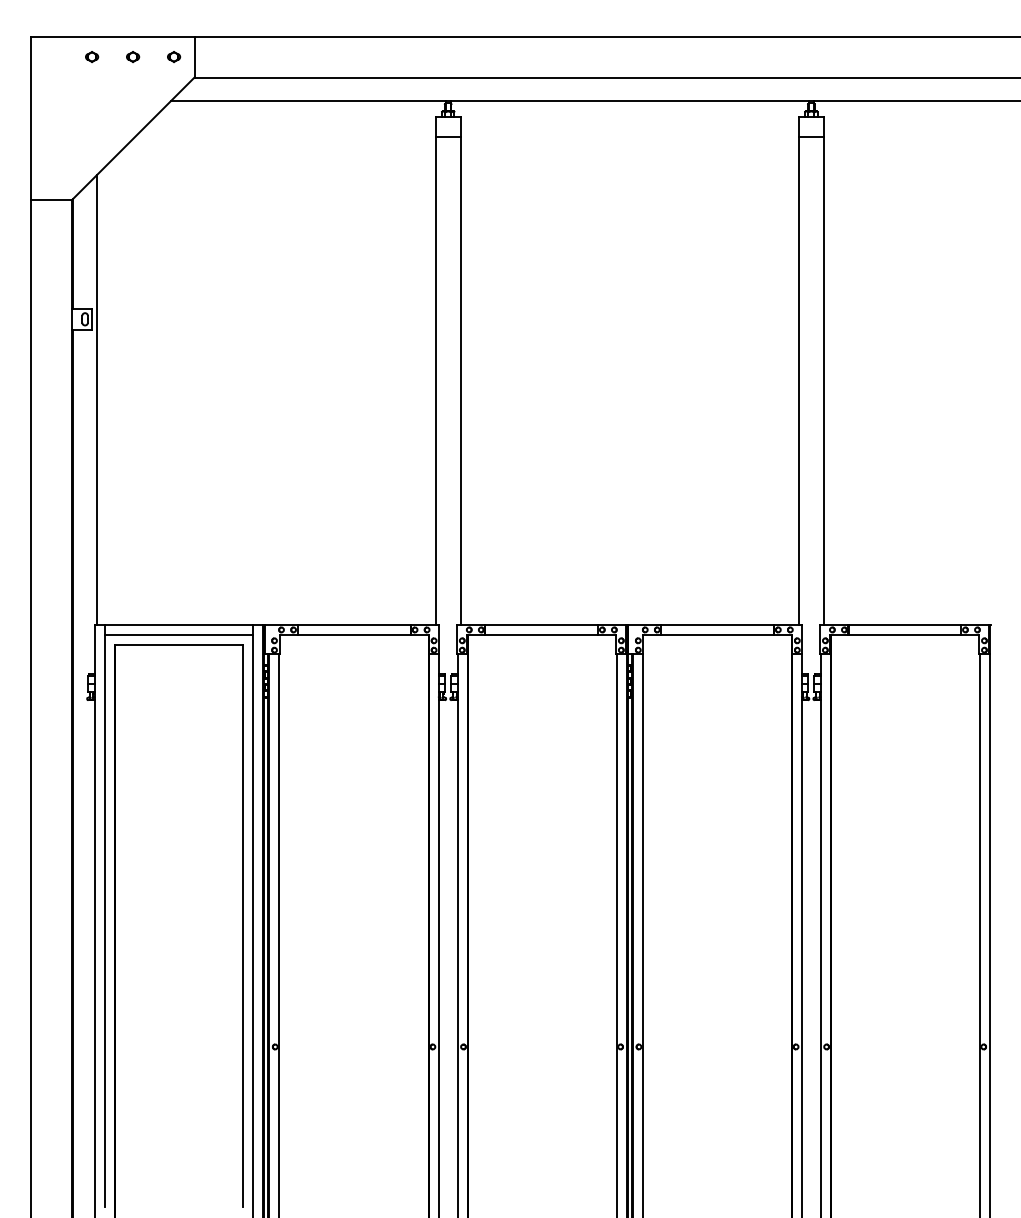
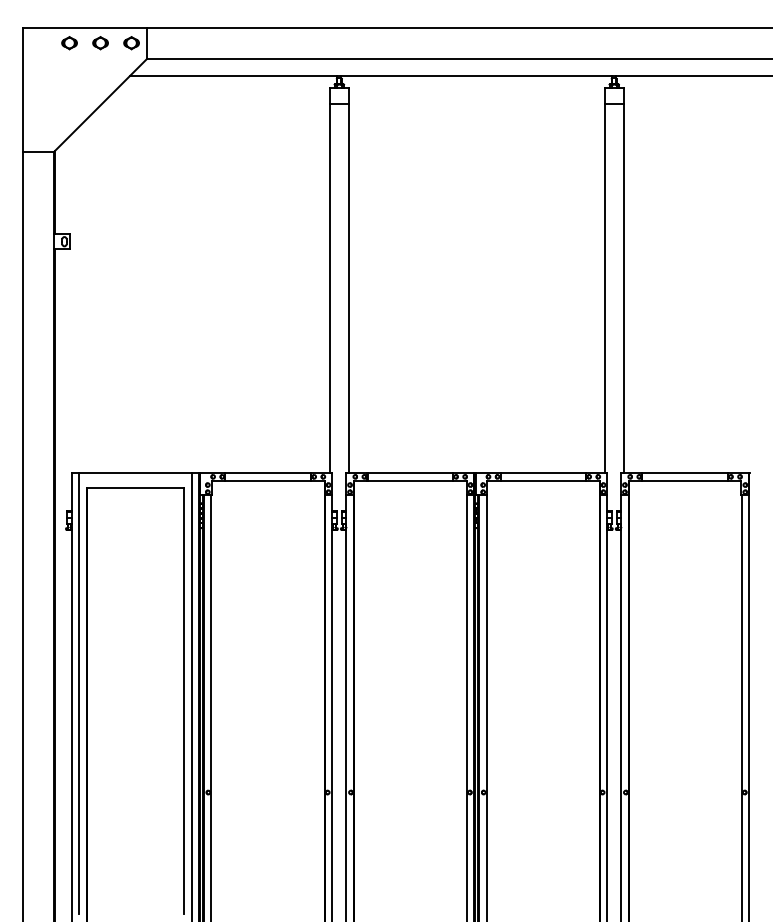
part: (92, 56) -> (70, 42), size x1.6
part: (133, 56) -> (101, 42), size x1.6
part: (174, 56) -> (132, 42), size x1.6
line: (97, 399) -> (73, 302), removed
line: (178, 635) -> (135, 481), removed

